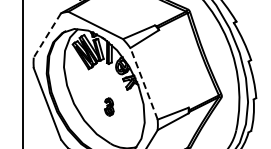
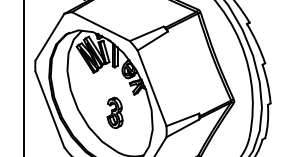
line: (47, 35) -> (50, 37), dashed -> solid
line: (143, 83) -> (151, 88), dashed -> solid
part: (109, 106) -> (115, 112), size x1.67

